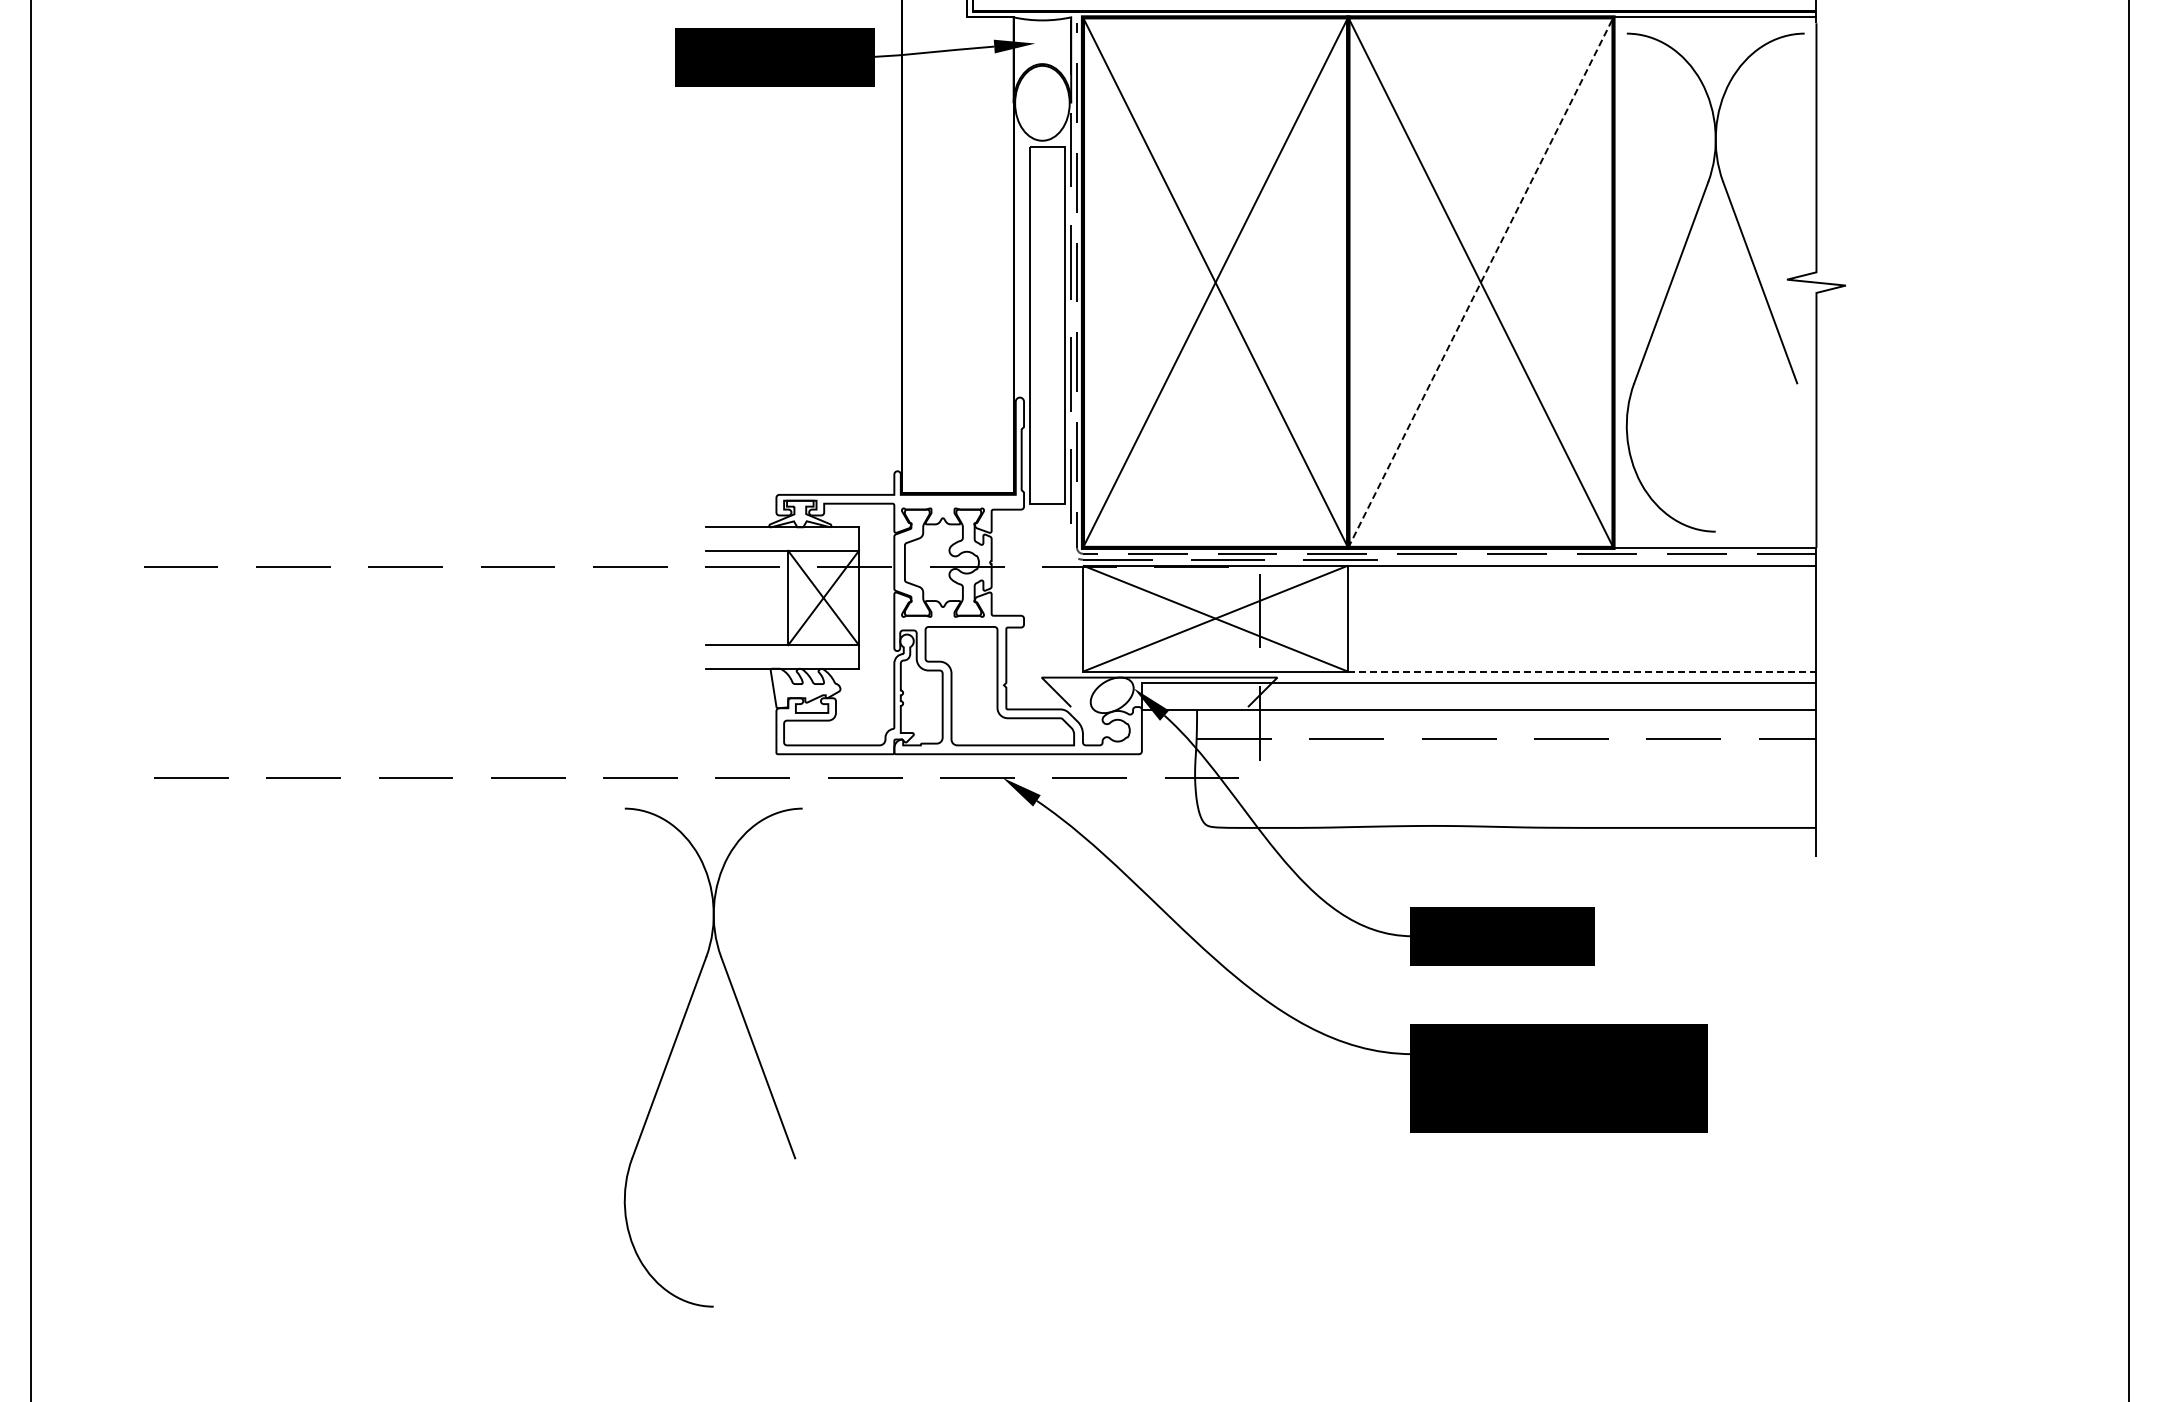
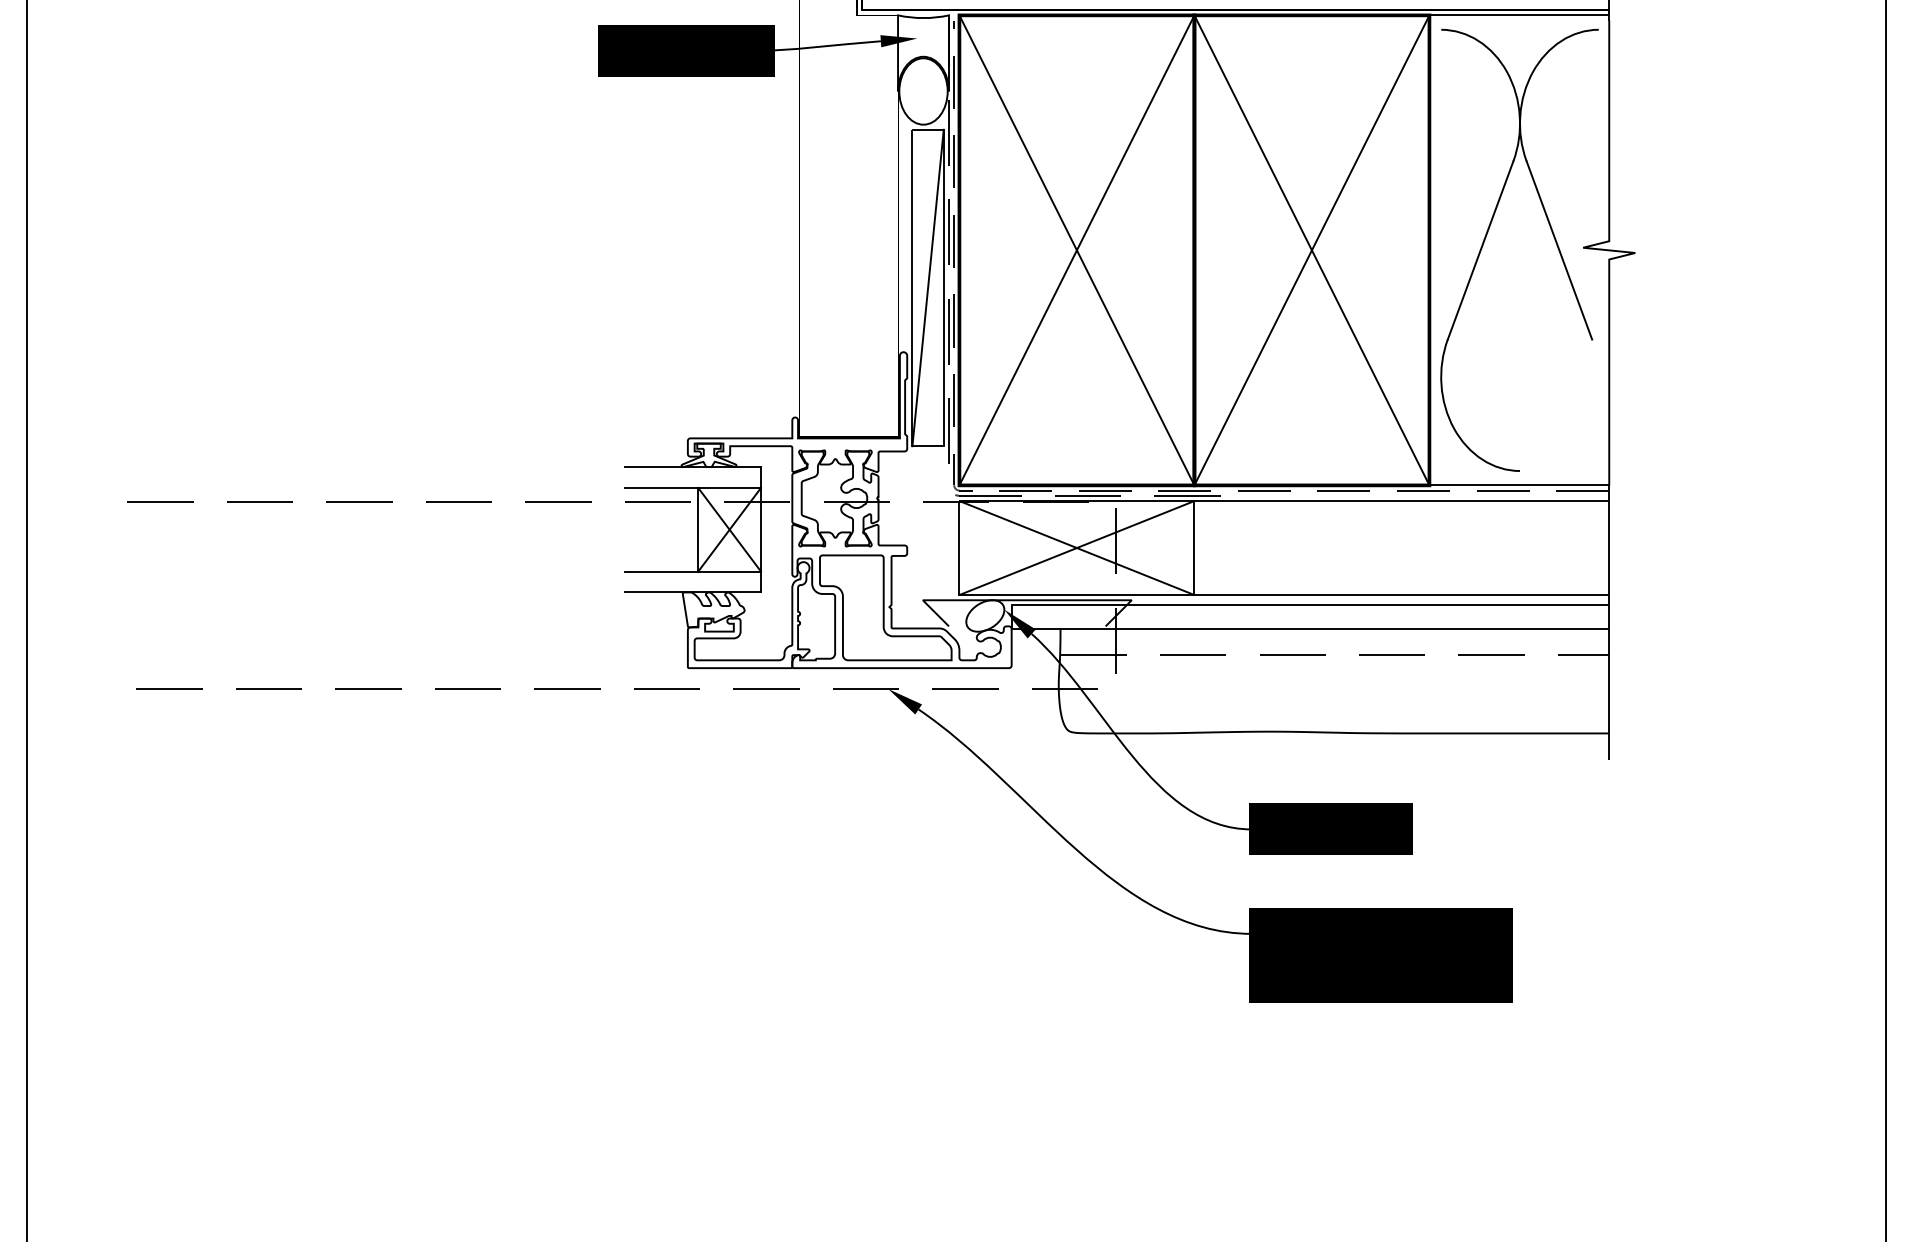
line: (1480, 282) -> (1311, 250), dashed -> solid
line: (1047, 324) -> (928, 287), added
line: (1582, 671) -> (1401, 594), dashed -> solid
part: (675, 1044) -> (598, 925), removed

